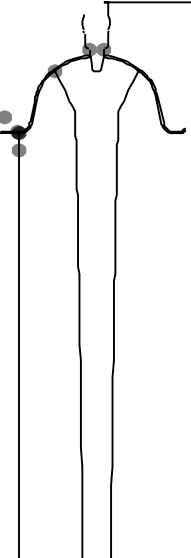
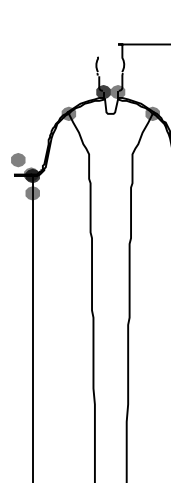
fill: (89, 49) -> (103, 91), added
fill: (138, 71) -> (152, 114), added

